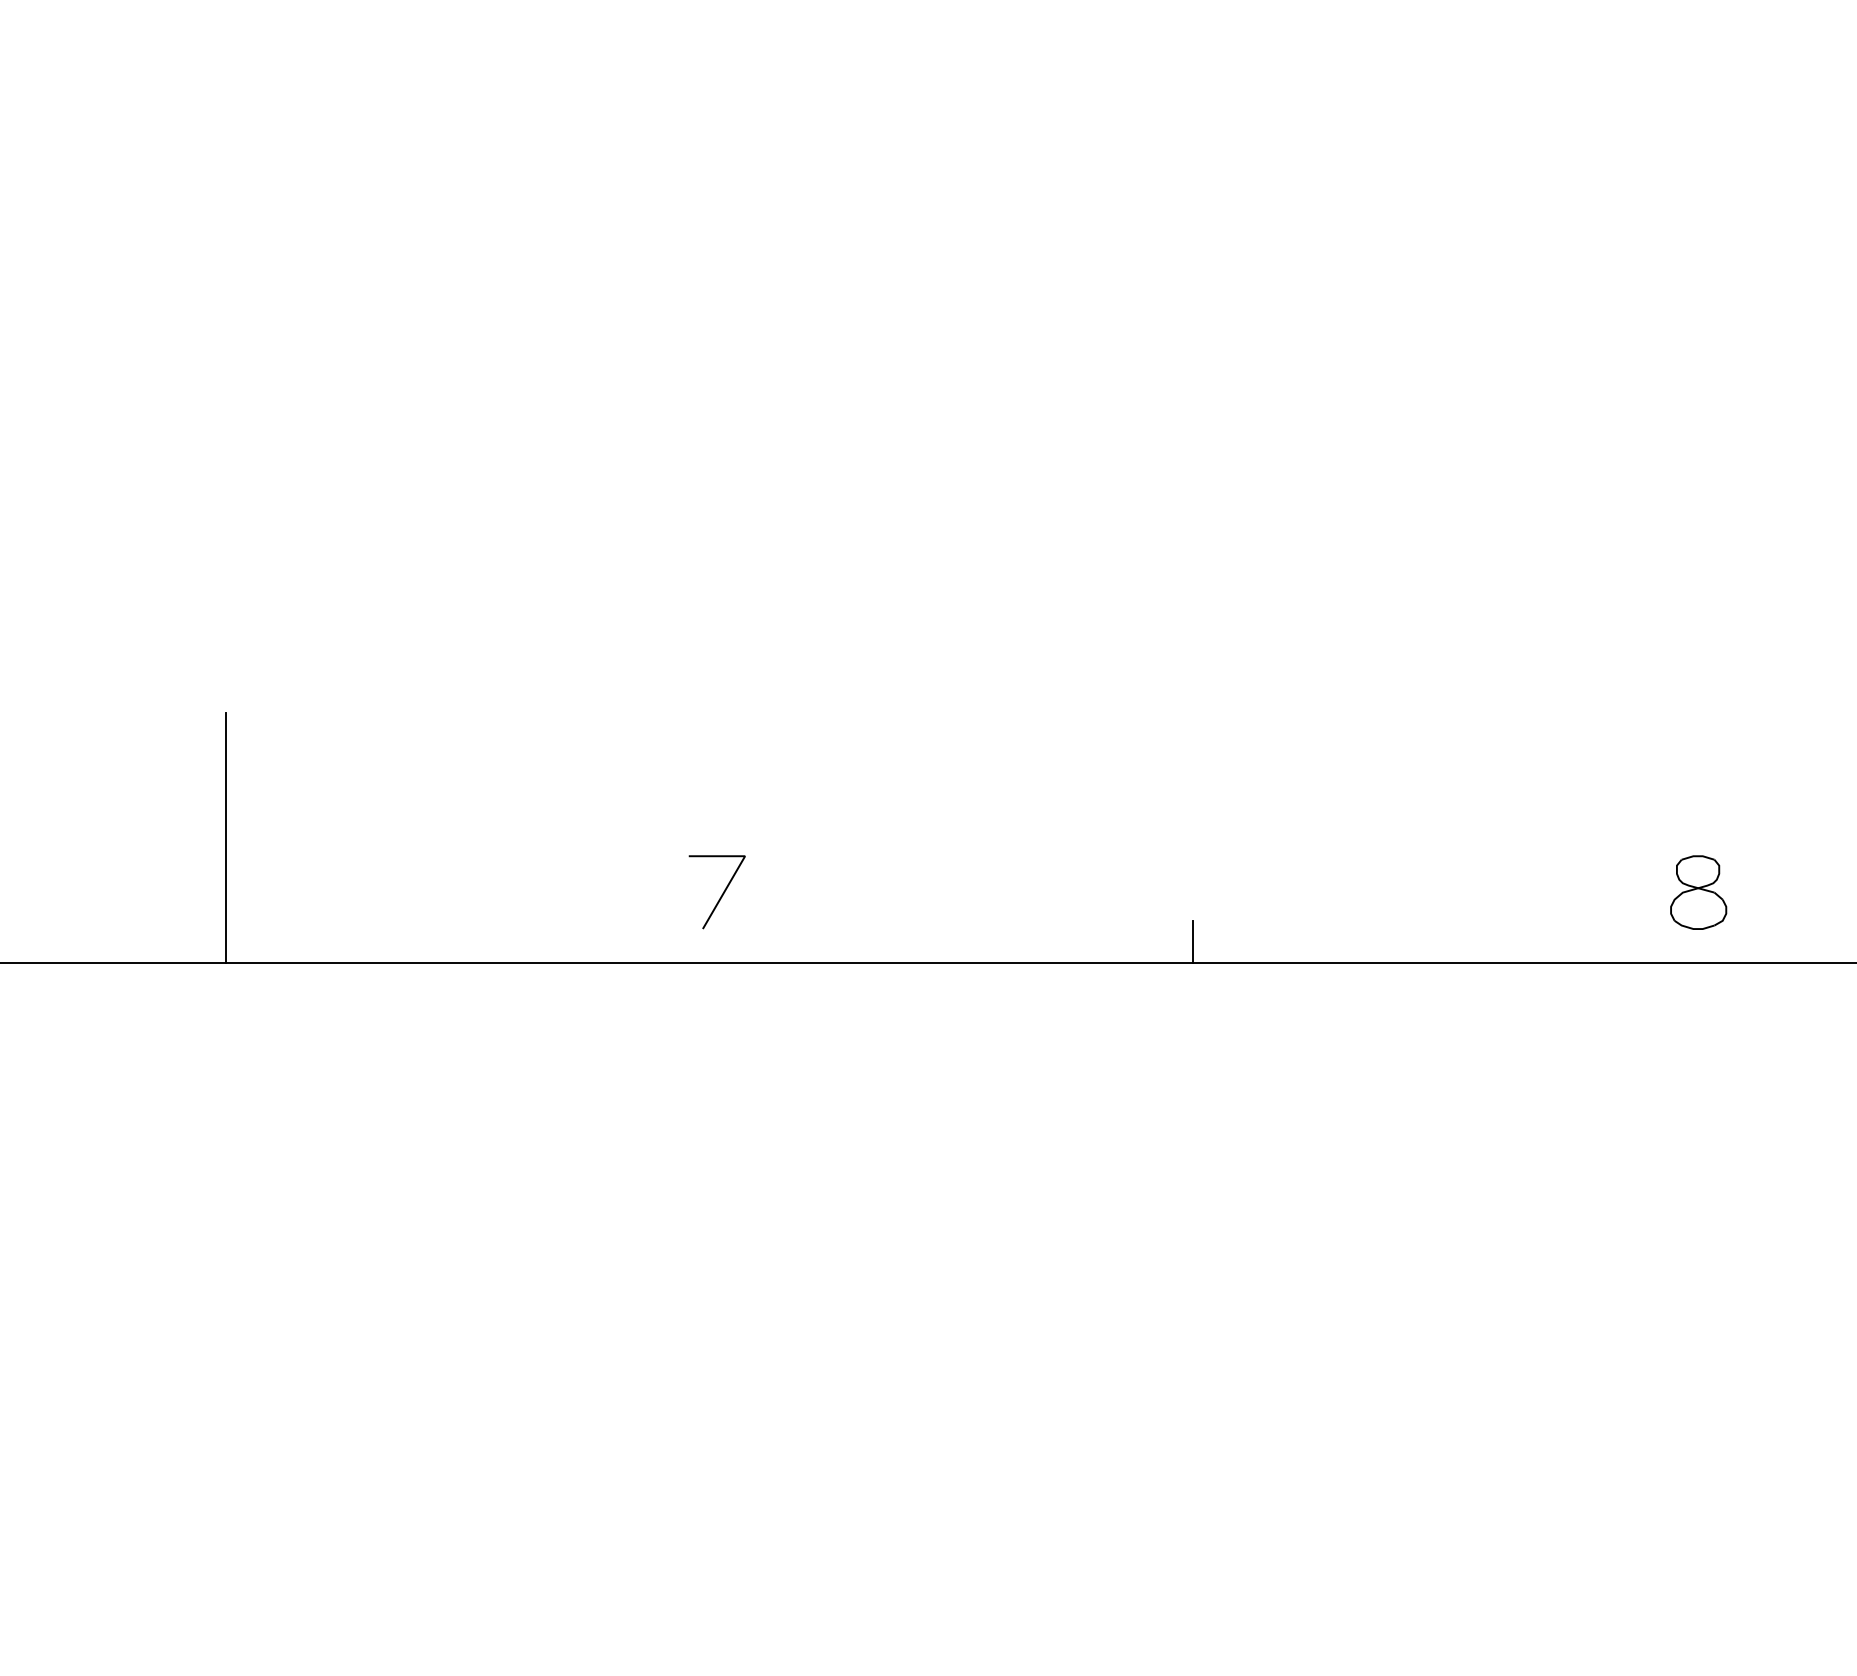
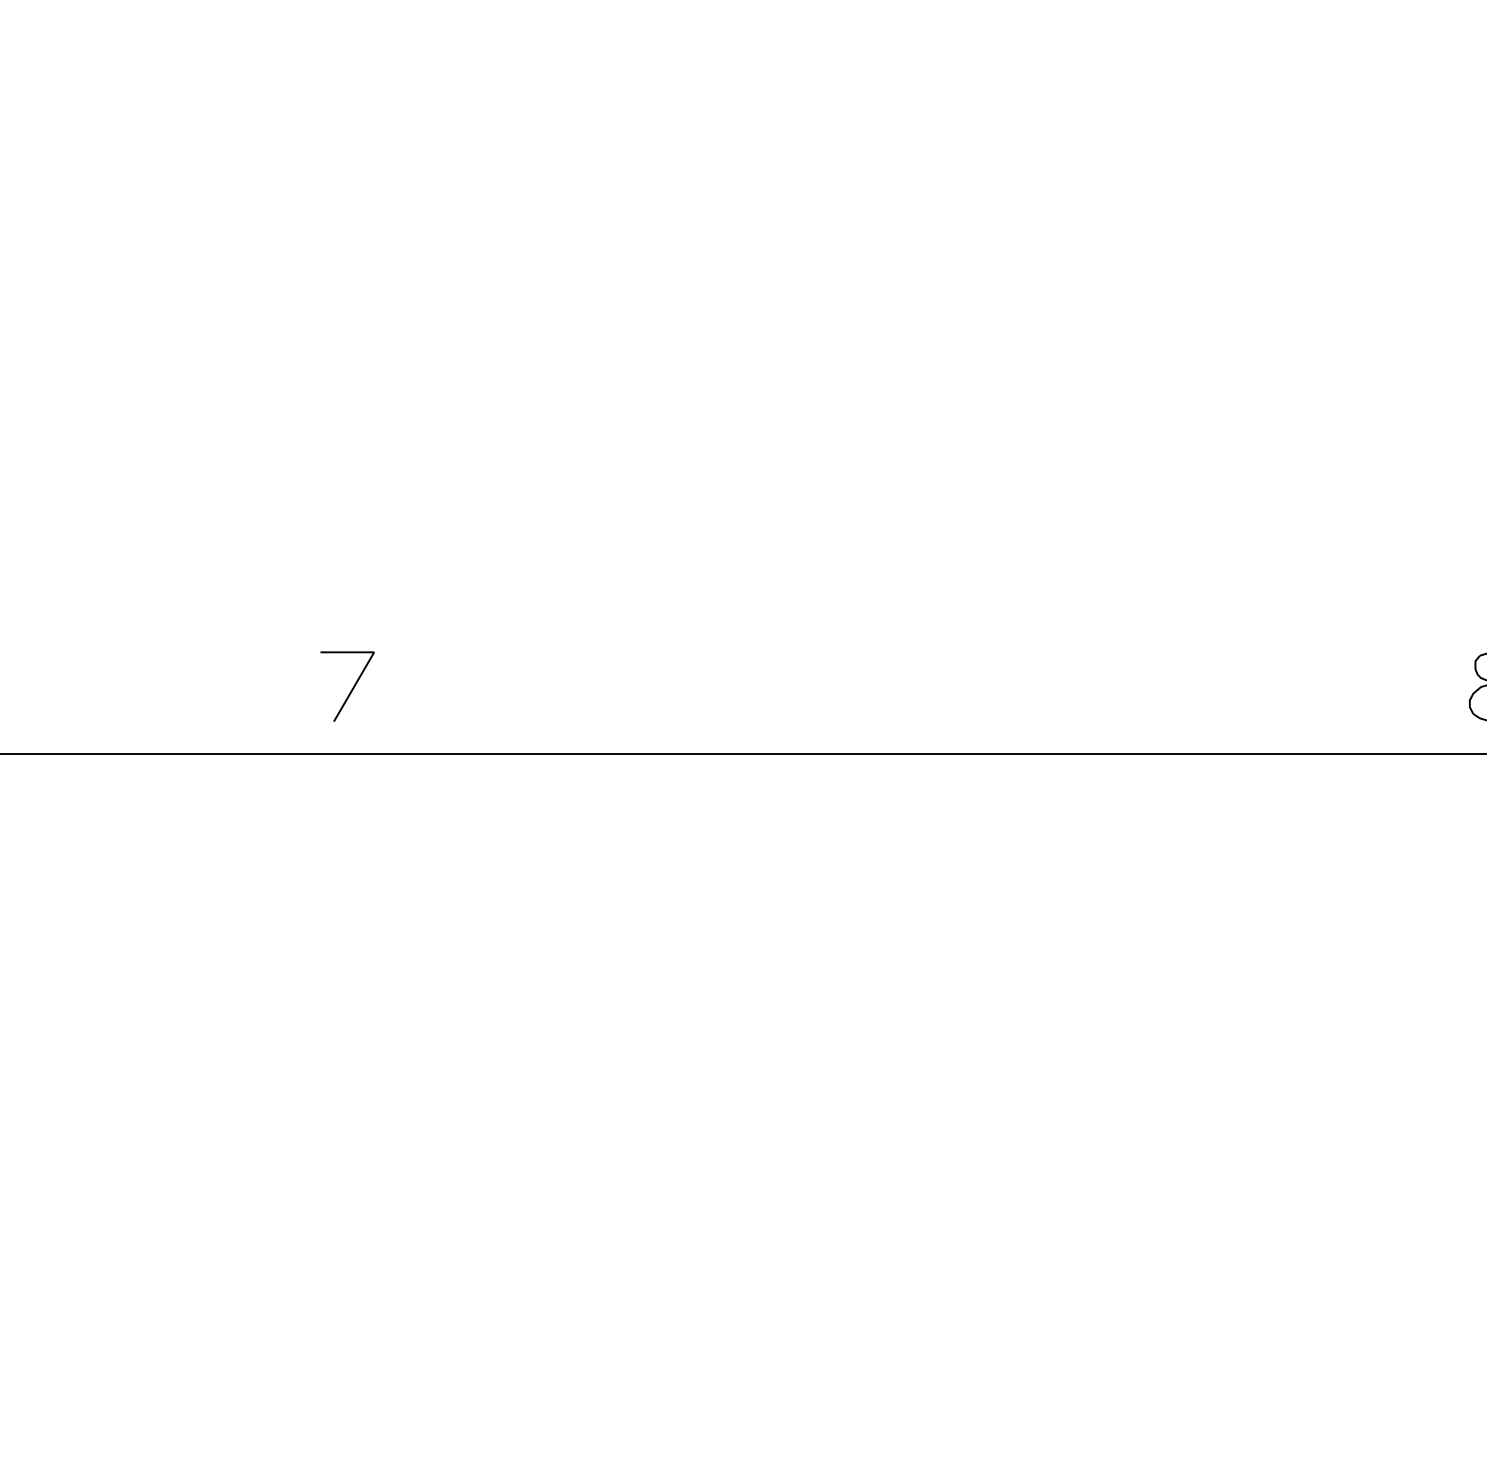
line: (225, 837) -> (92, 634), removed
line: (721, 894) -> (351, 688), moved
line: (1192, 941) -> (1013, 733), removed

